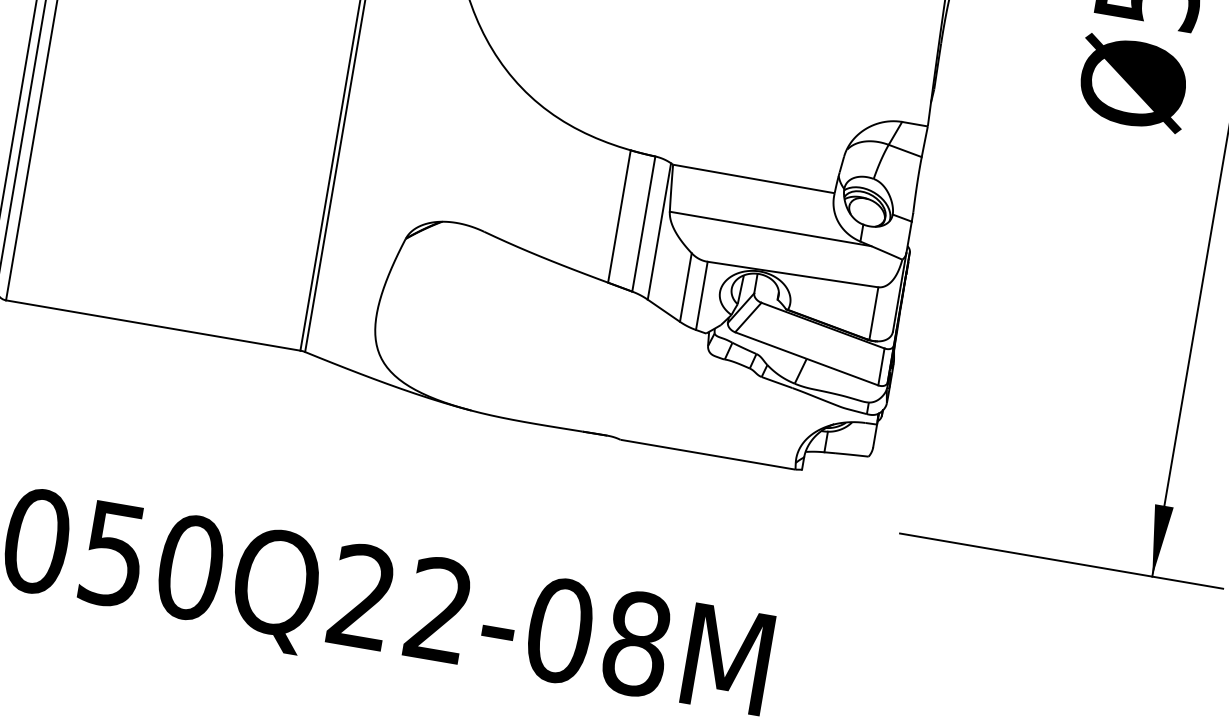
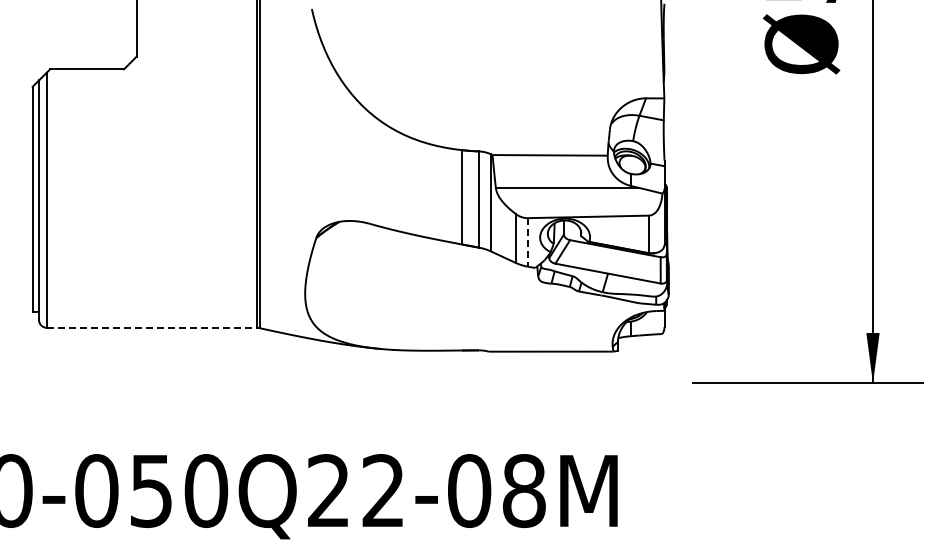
line: (701, 295) -> (527, 242), solid -> dashed
line: (152, 324) -> (151, 327), solid -> dashed

